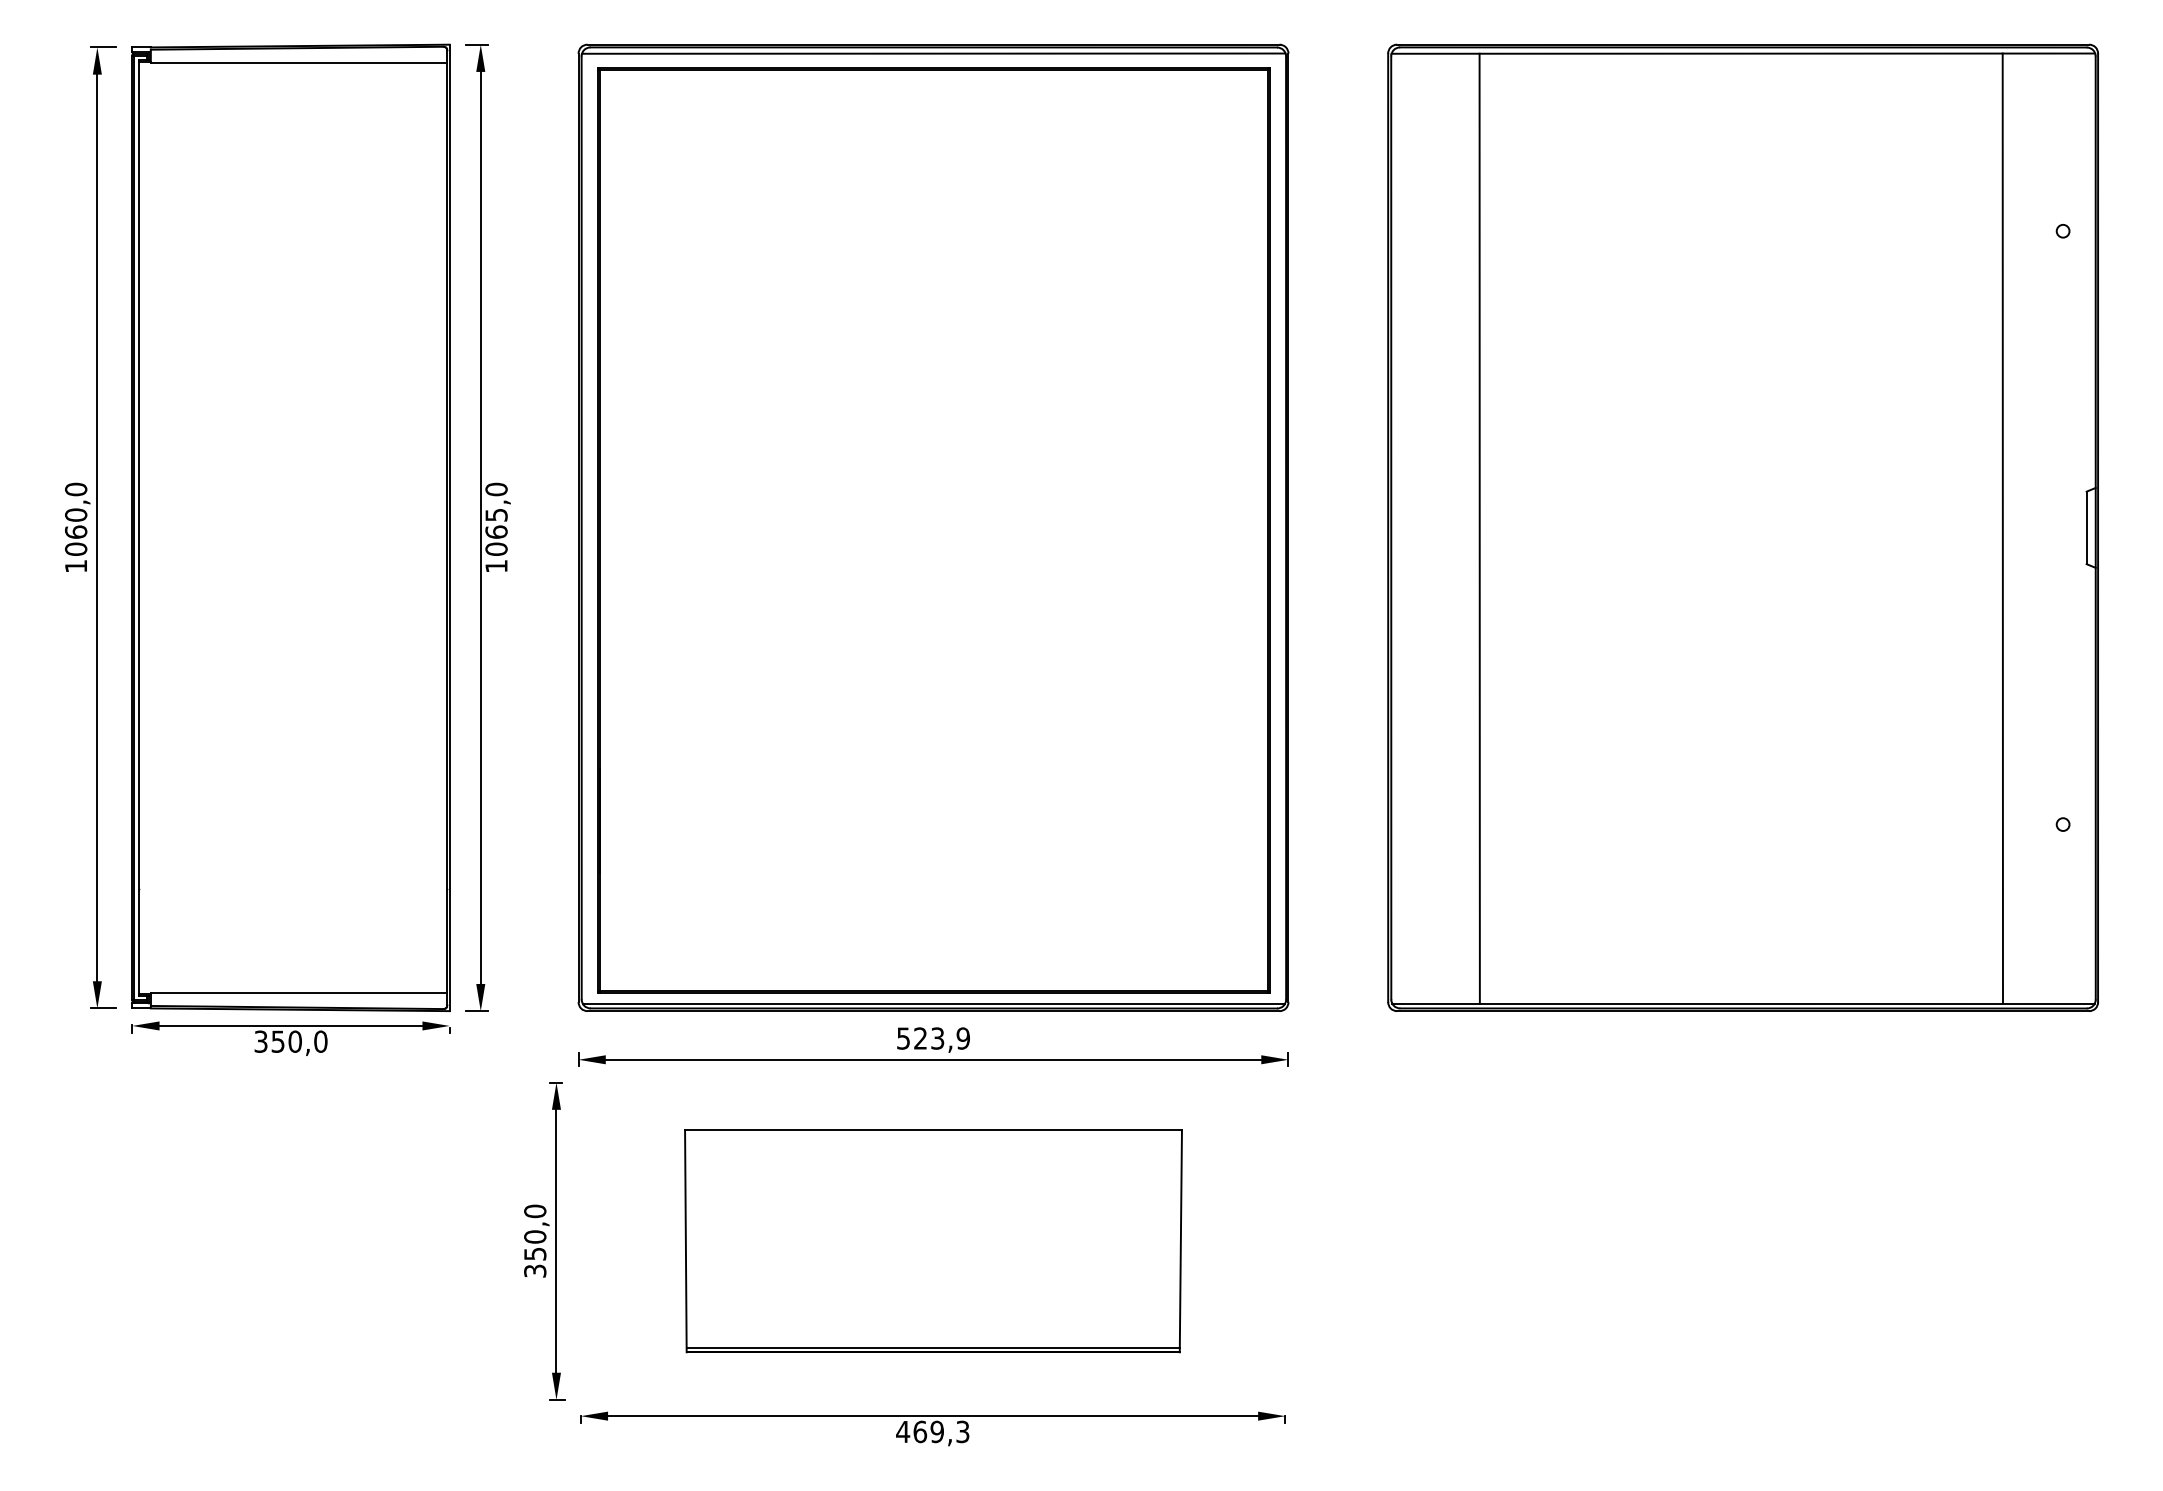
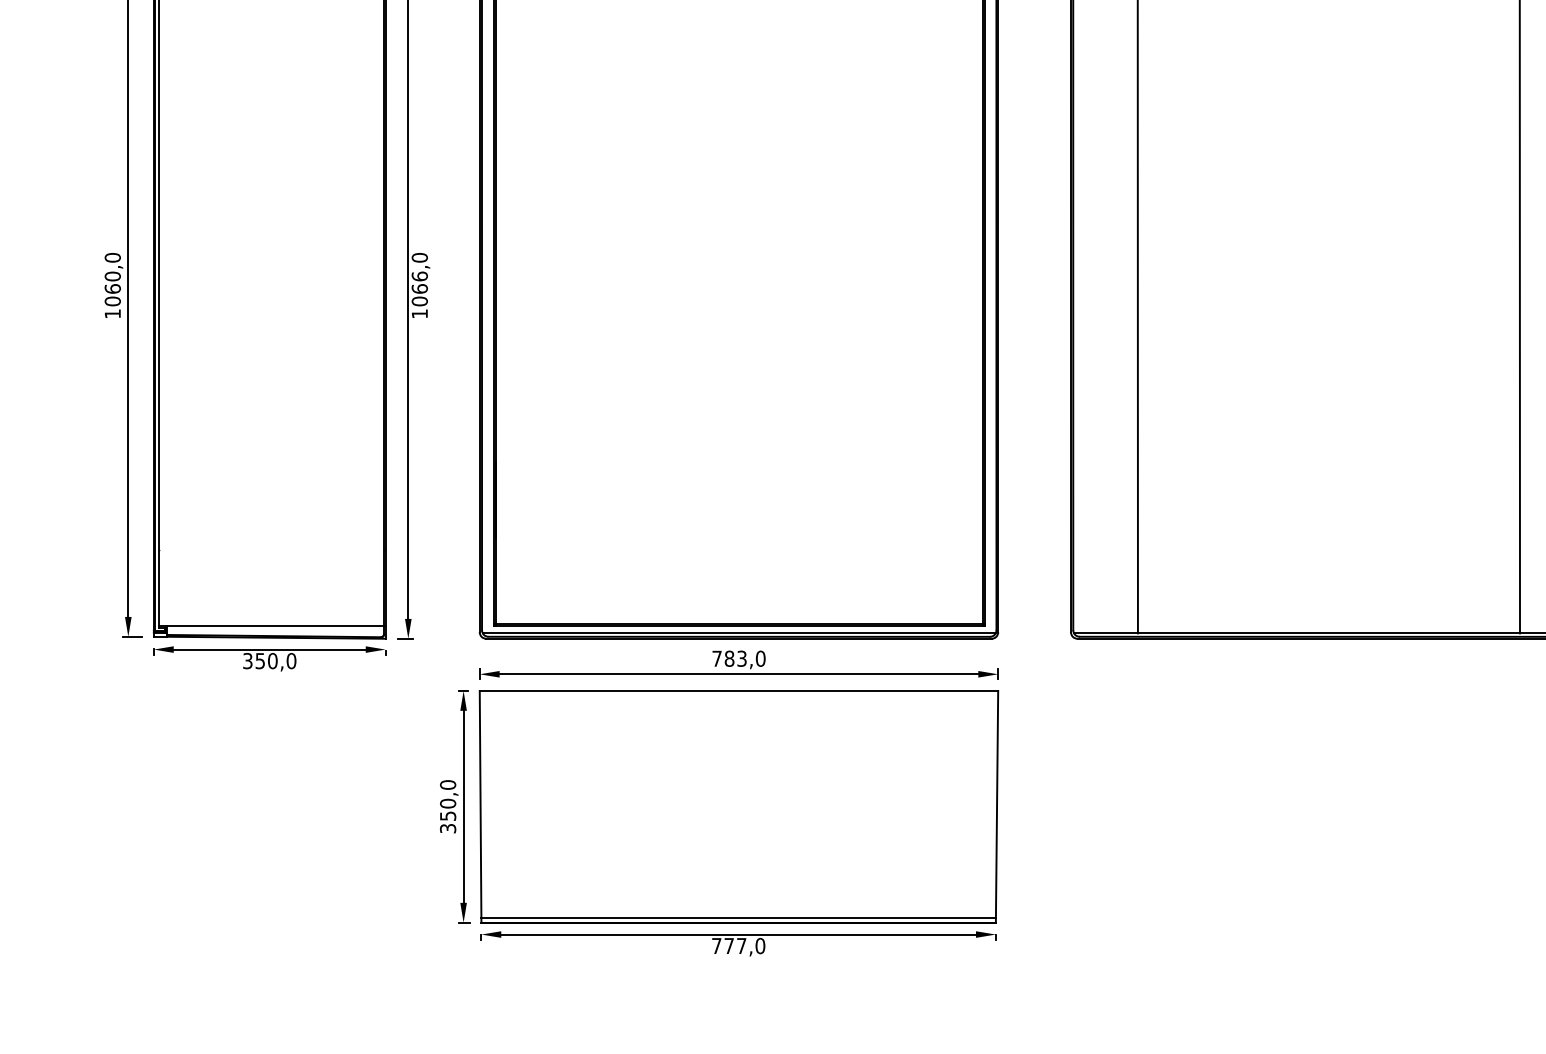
text: (496, 514) -> (419, 276), 1065,0 -> 1066,0
text: (933, 1038) -> (738, 658), 523,9 -> 783,0
part: (933, 1240) -> (738, 806), size x1.43
text: (932, 1431) -> (738, 945), 469,3 -> 777,0

